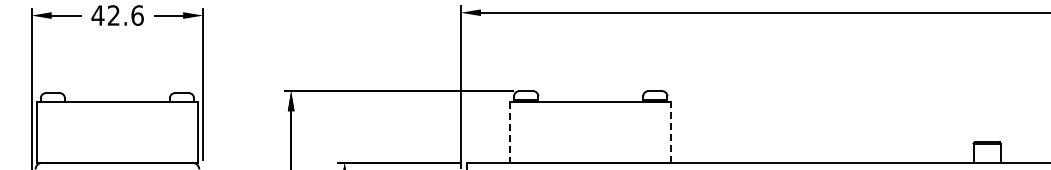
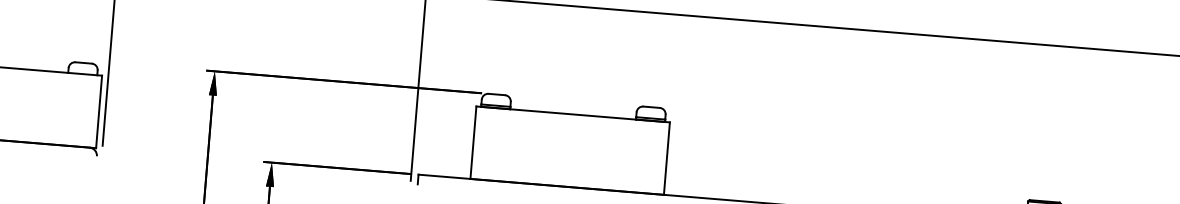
line: (671, 132) -> (666, 158), dashed -> solid
line: (510, 133) -> (473, 143), dashed -> solid

